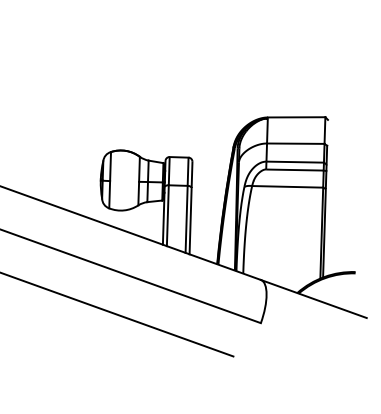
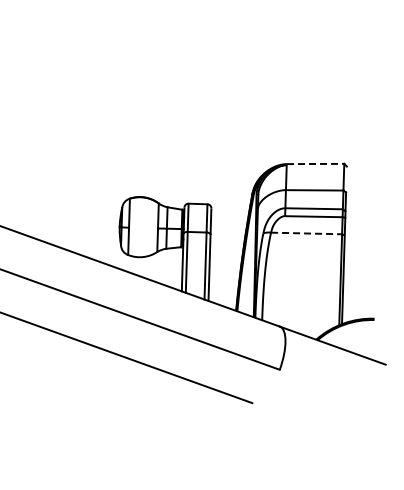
line: (296, 117) -> (315, 164), solid -> dashed
line: (287, 186) -> (306, 233), solid -> dashed

